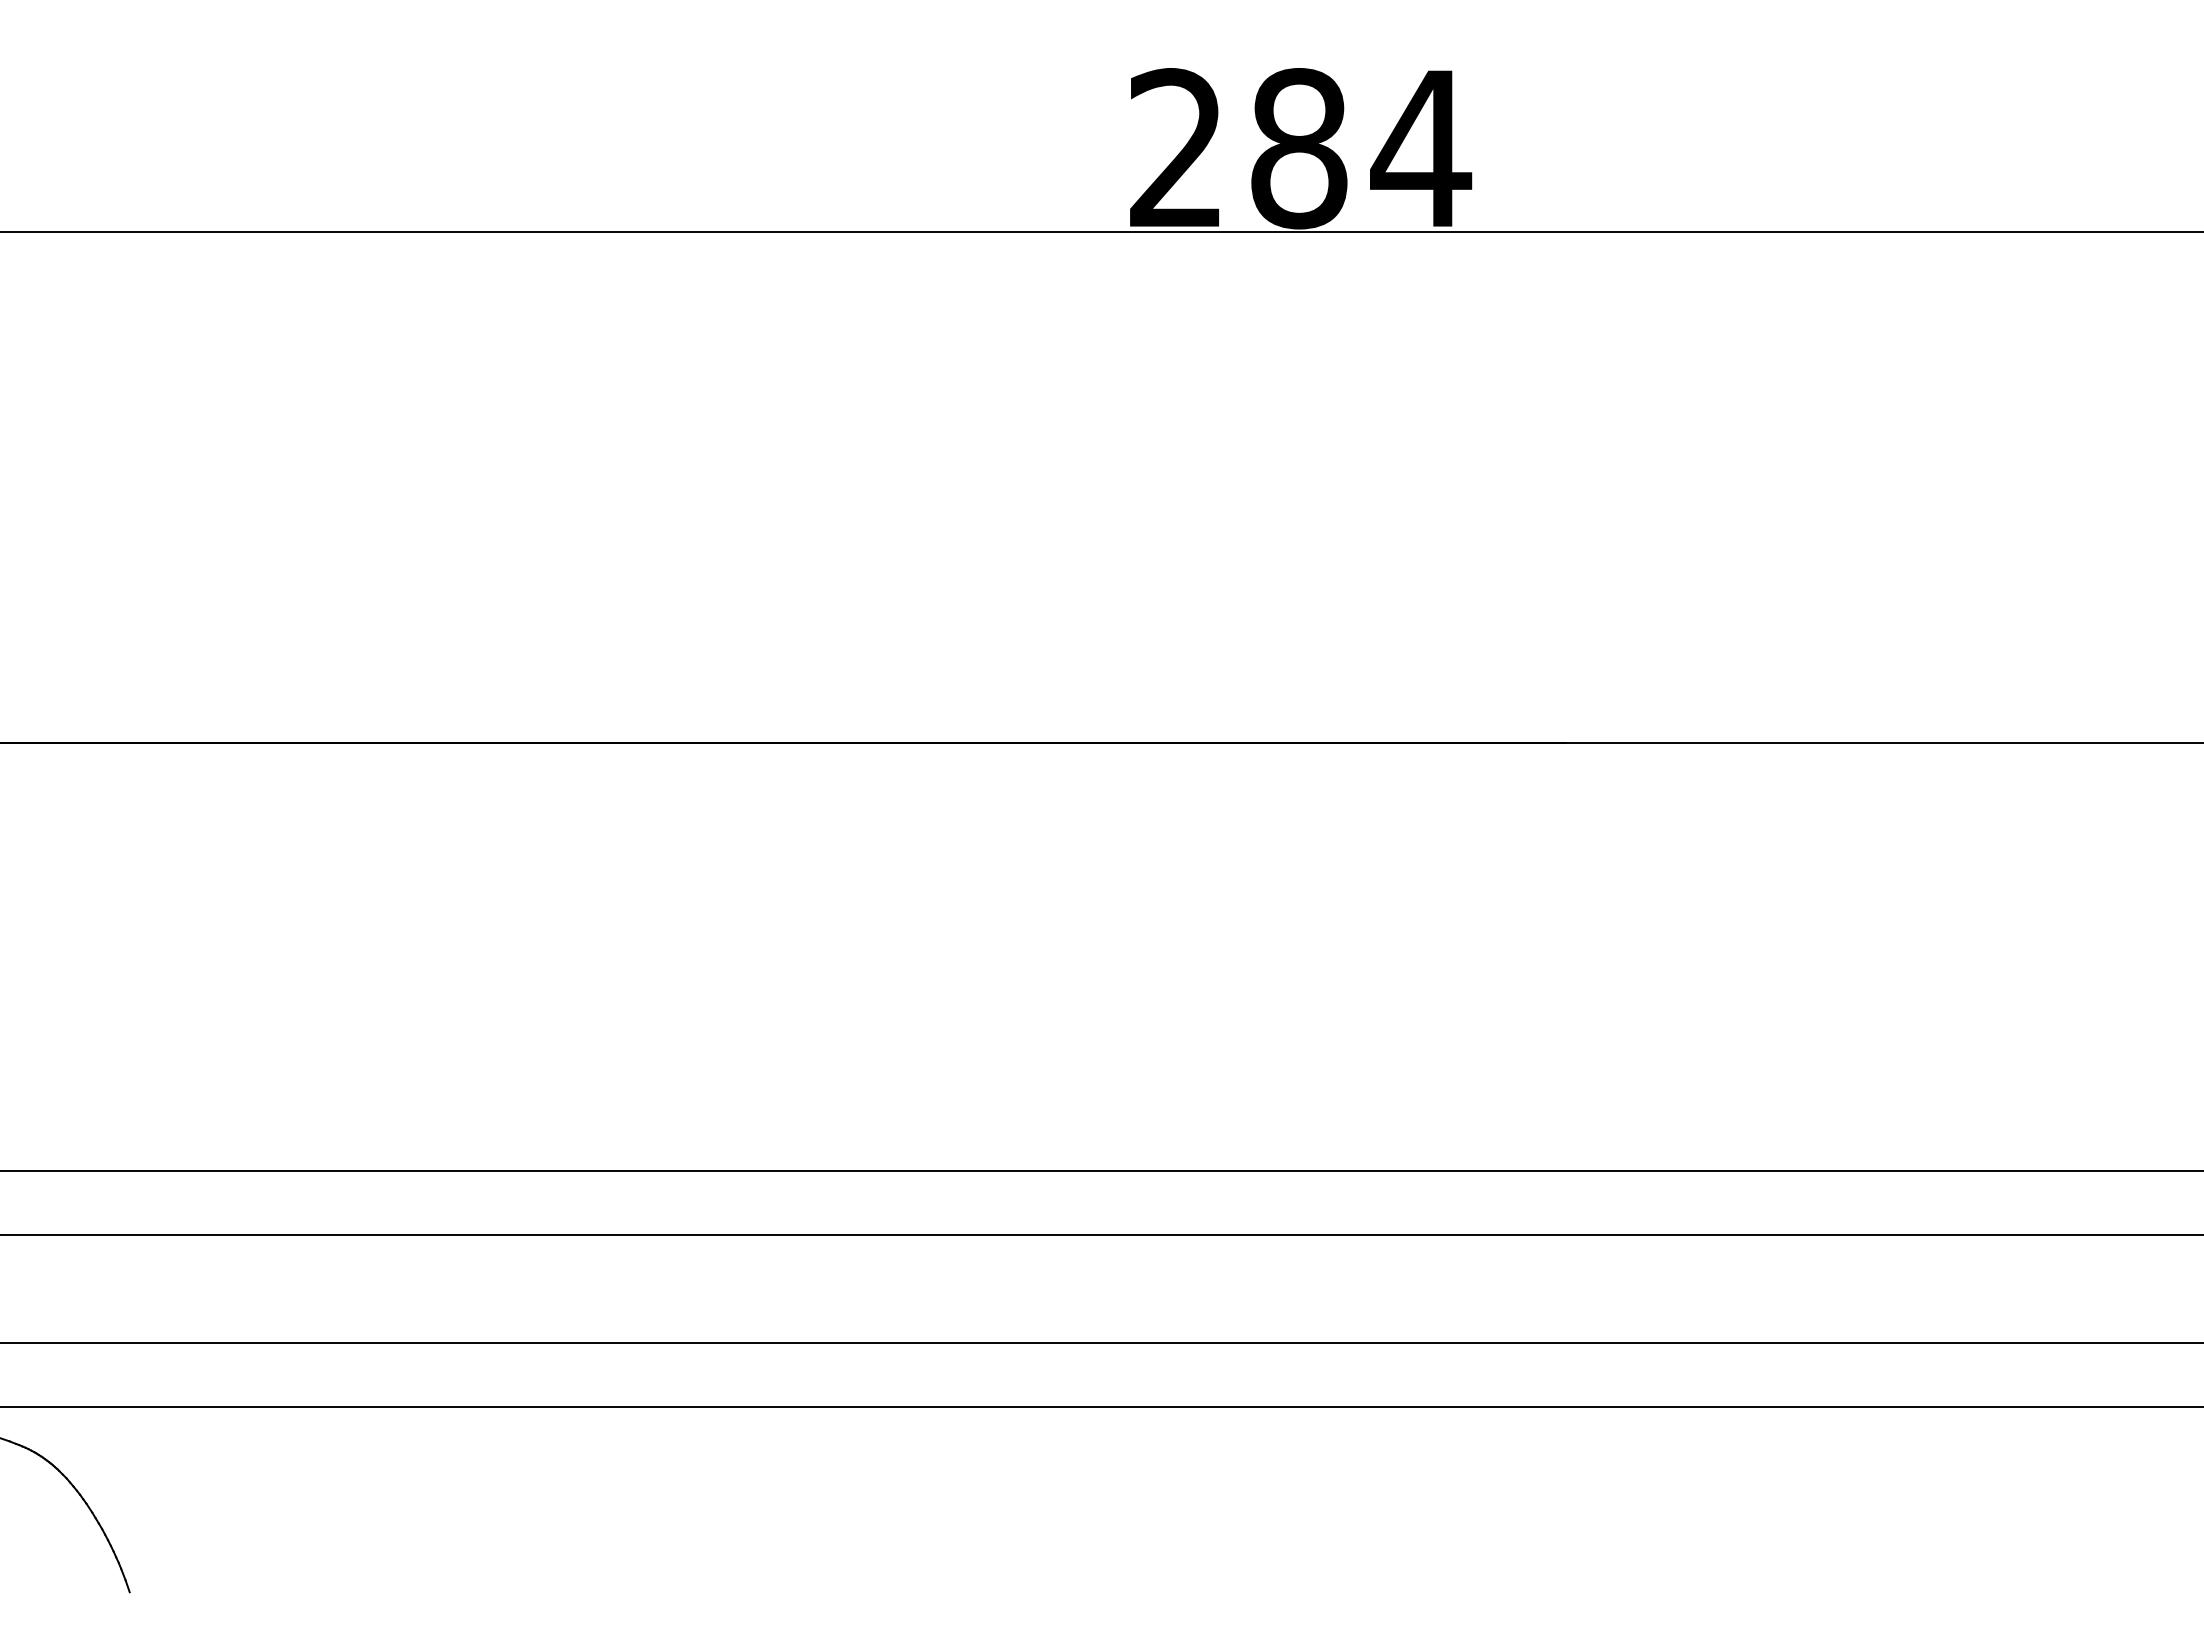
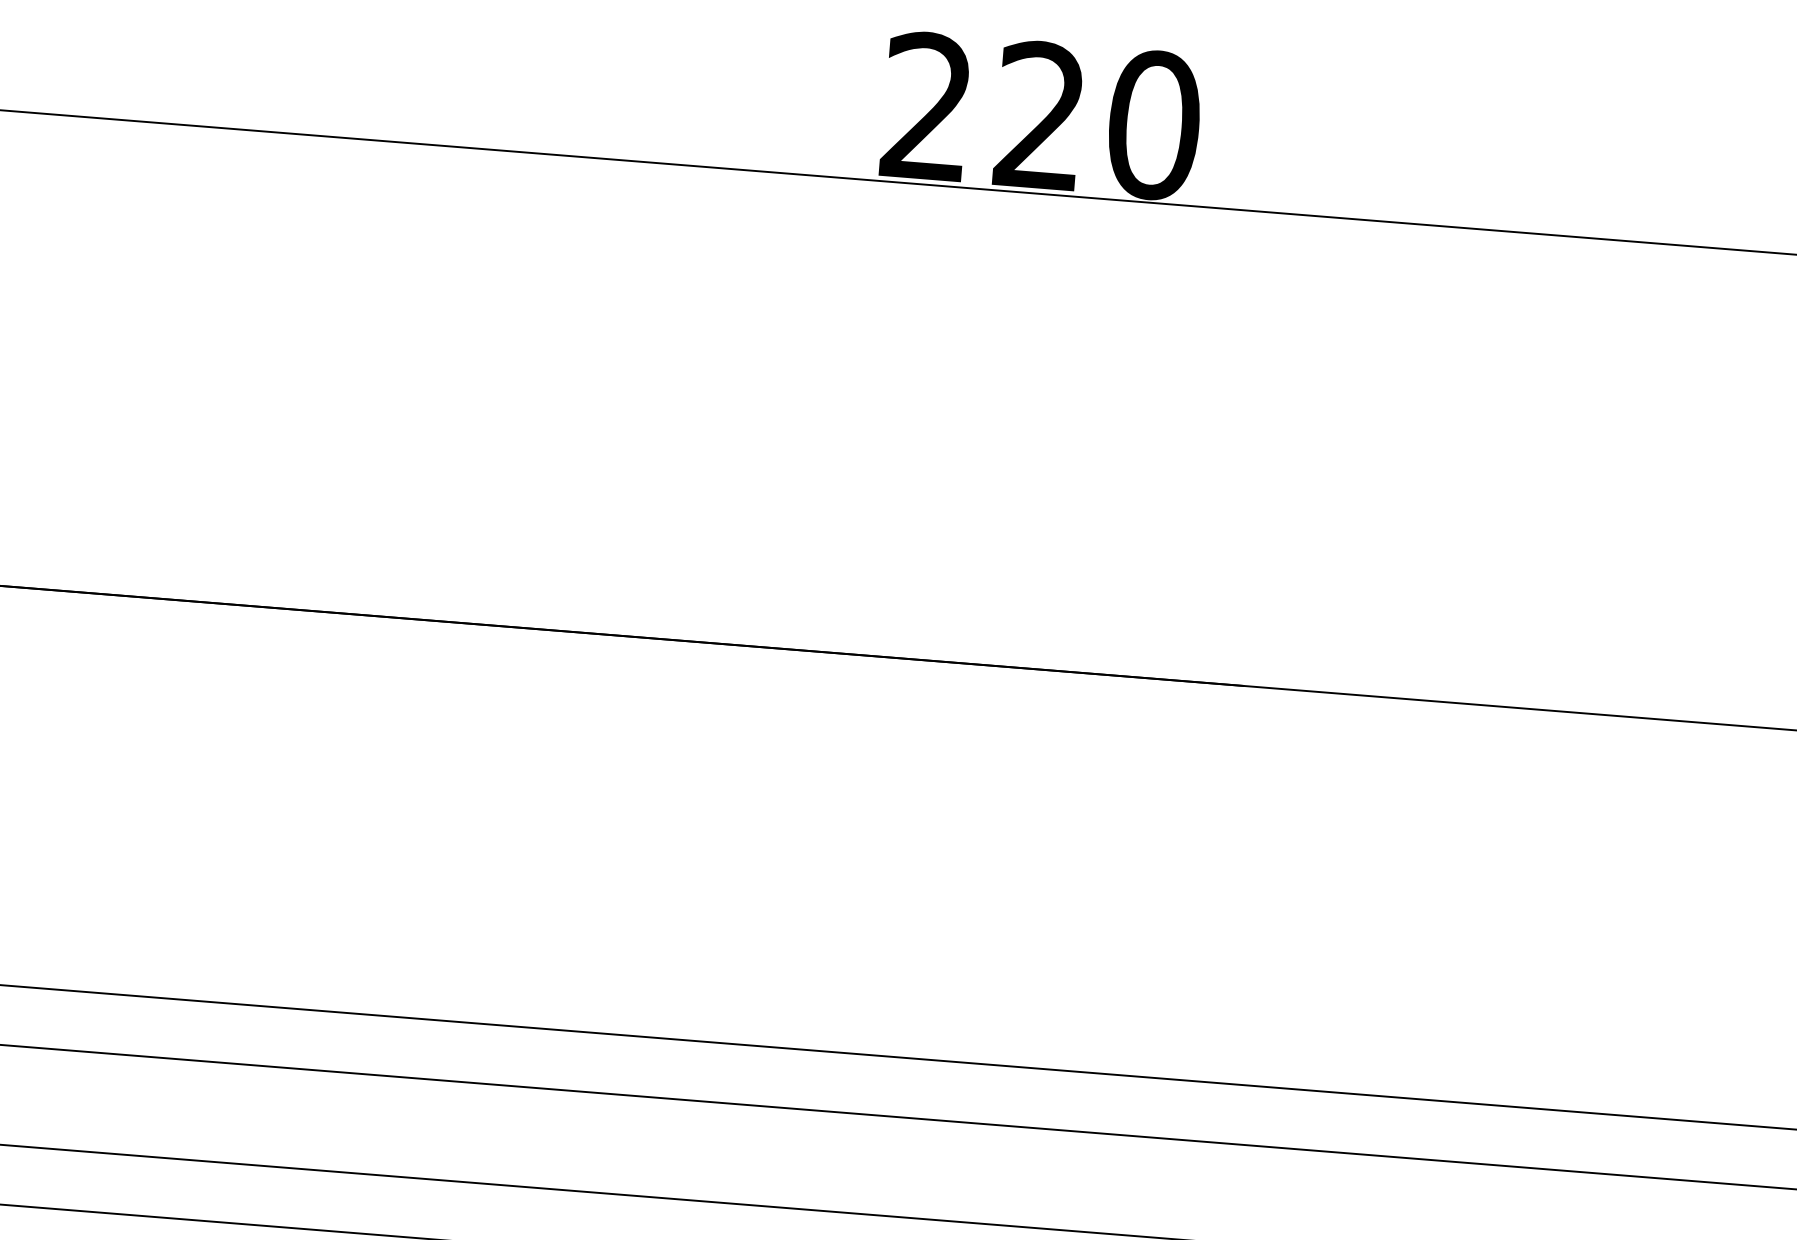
text: (1361, 148) -> (1098, 120), 284 -> 220

